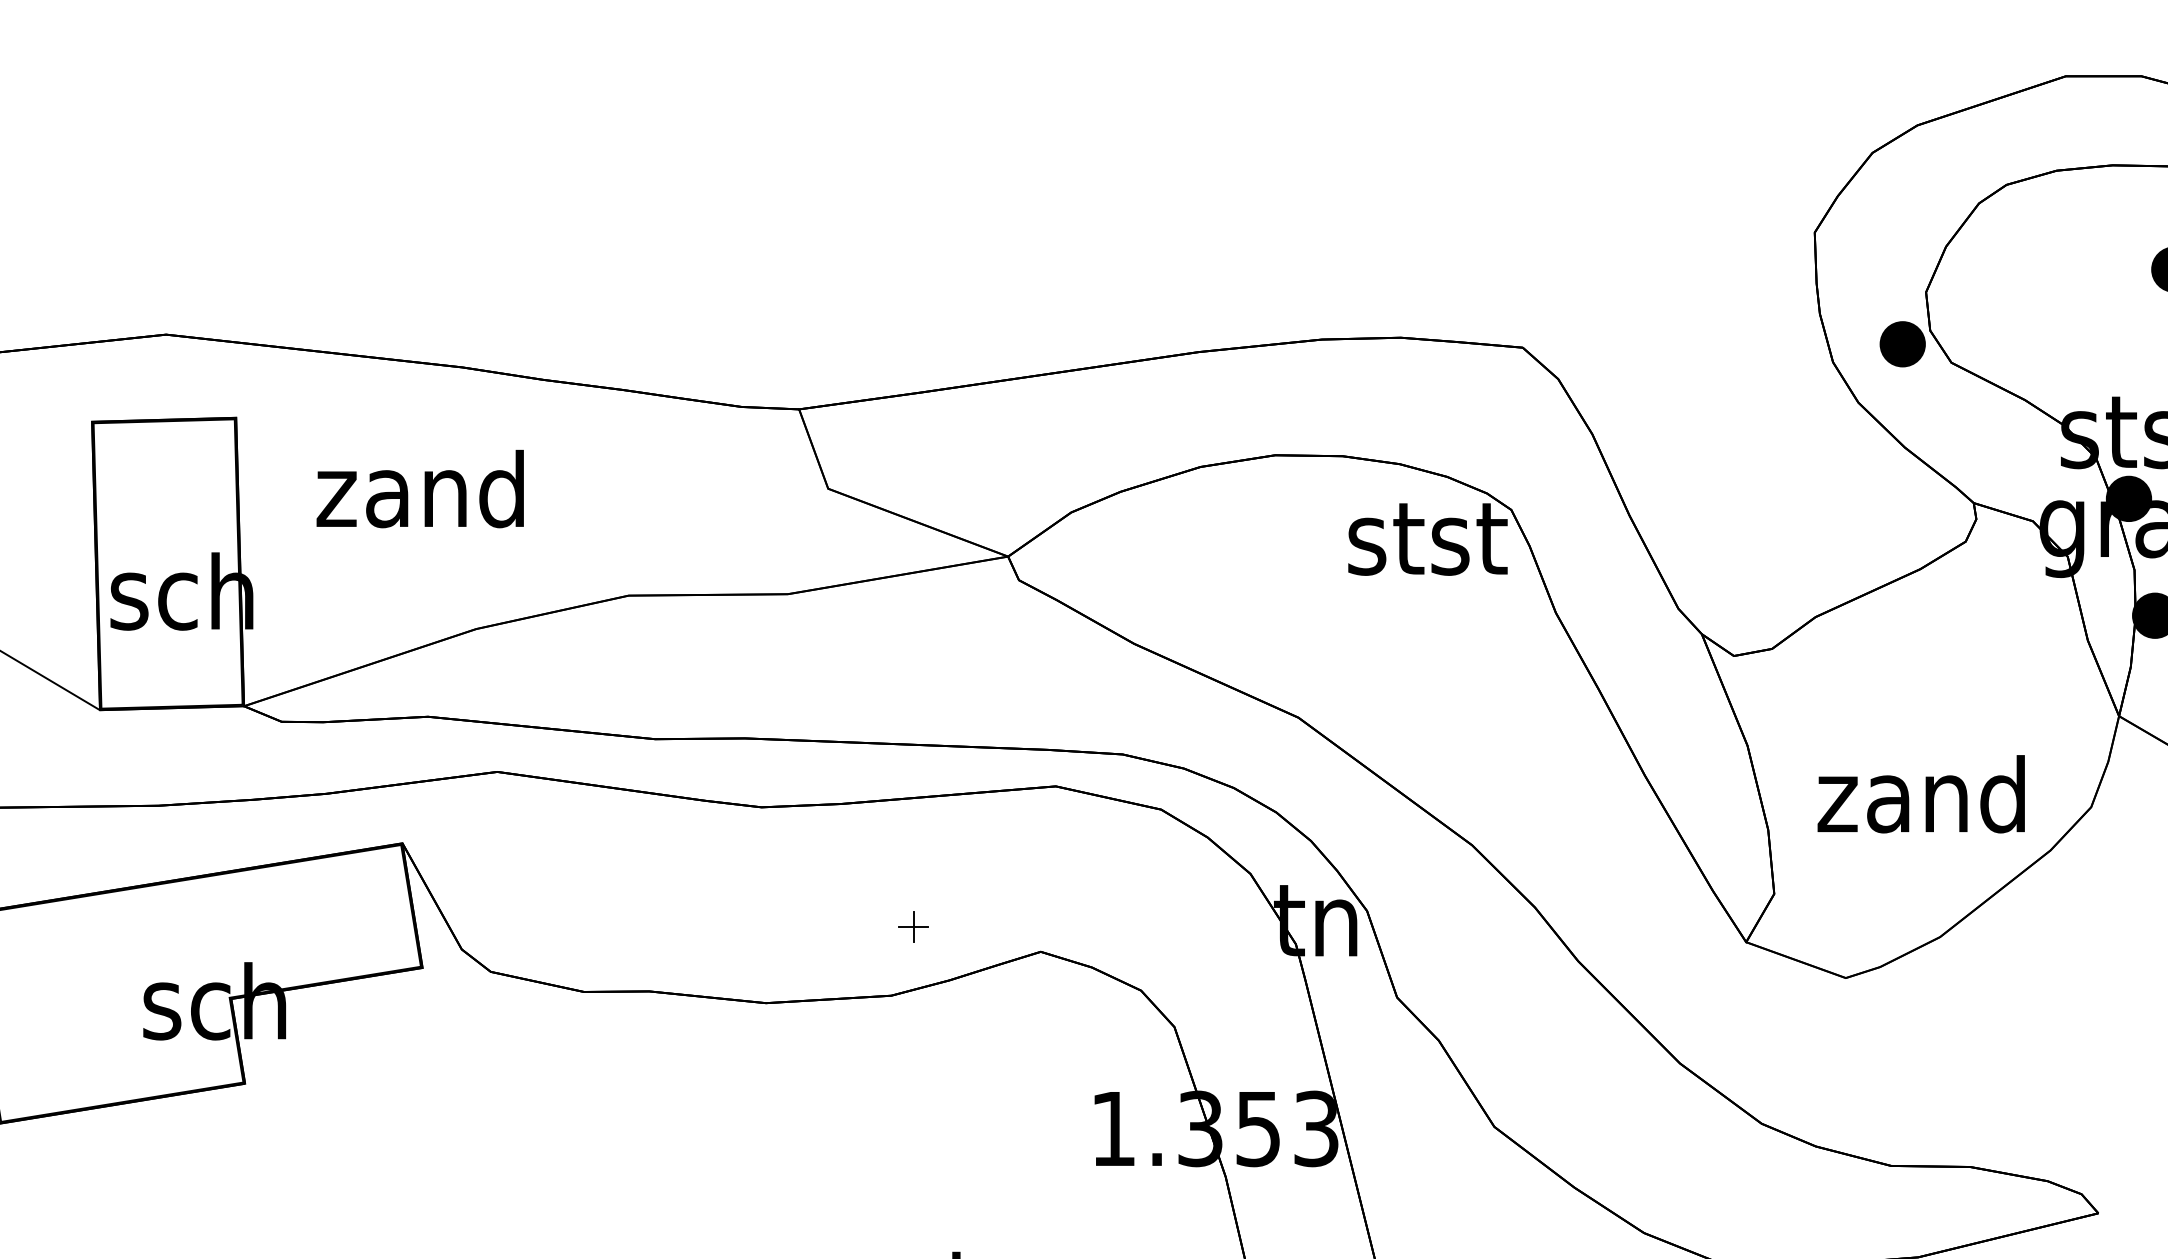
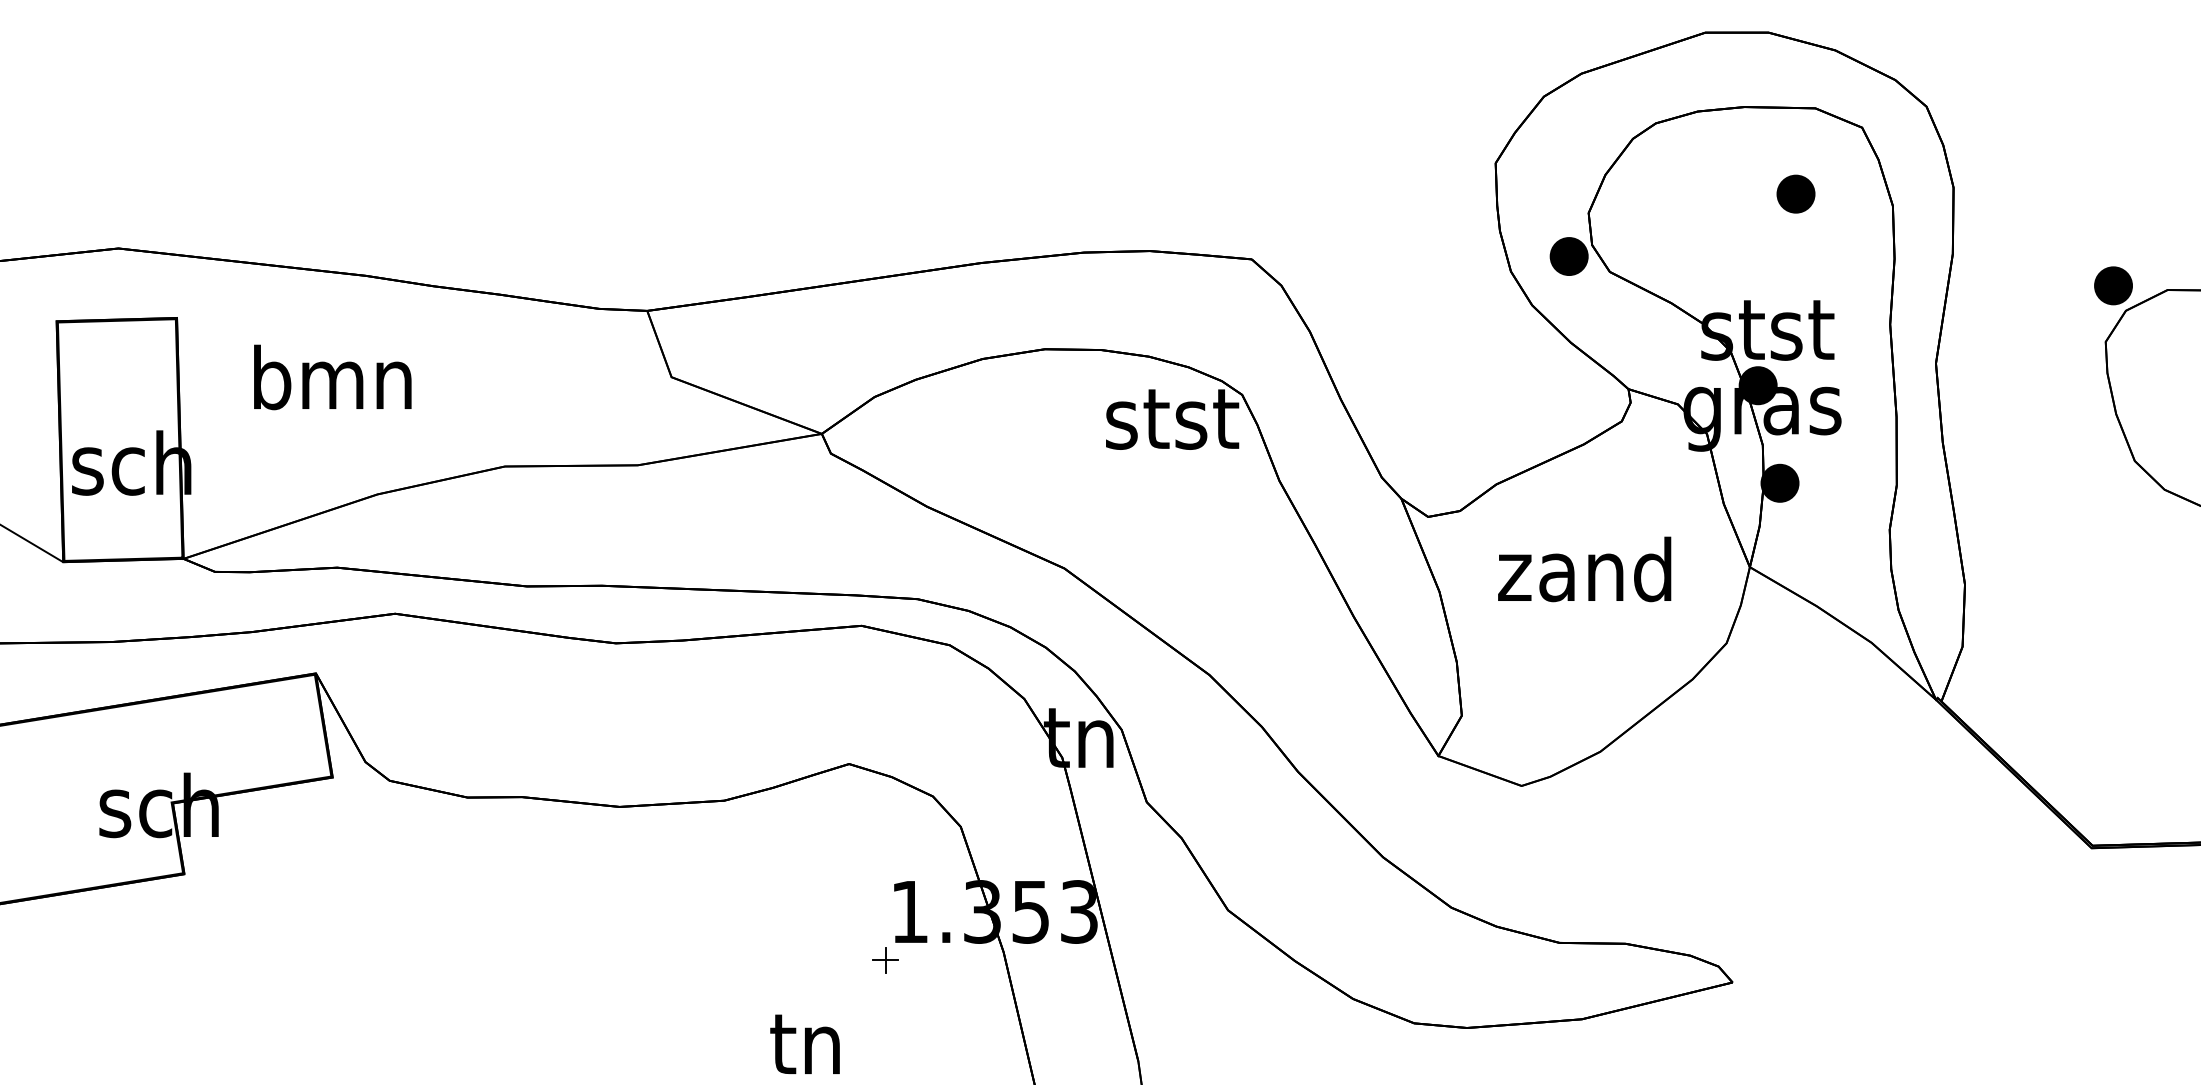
text: (419, 489) -> (330, 377), zand -> bmn
text: (1921, 794) -> (1584, 569), moved
part: (913, 927) -> (885, 960), moved

